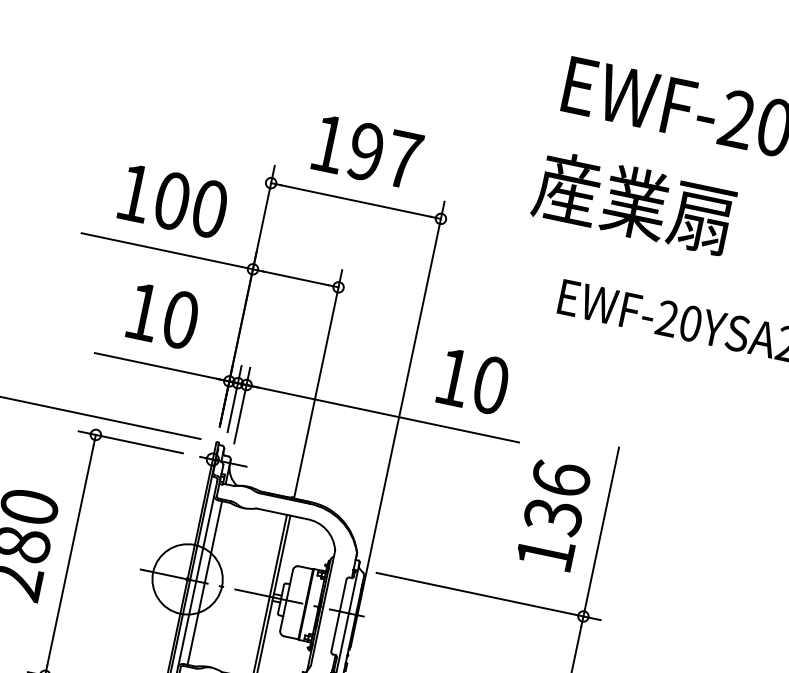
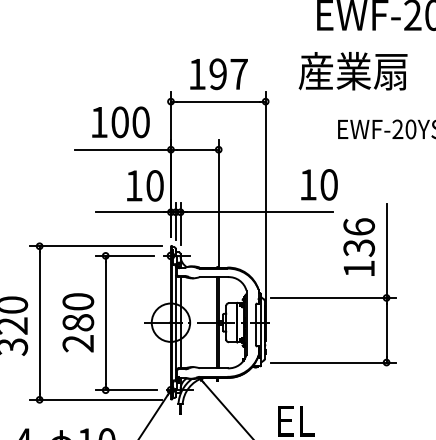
text: (632, 202) -> (352, 71), moved
text: (163, 315) -> (145, 185), moved
text: (473, 380) -> (319, 184), moved

